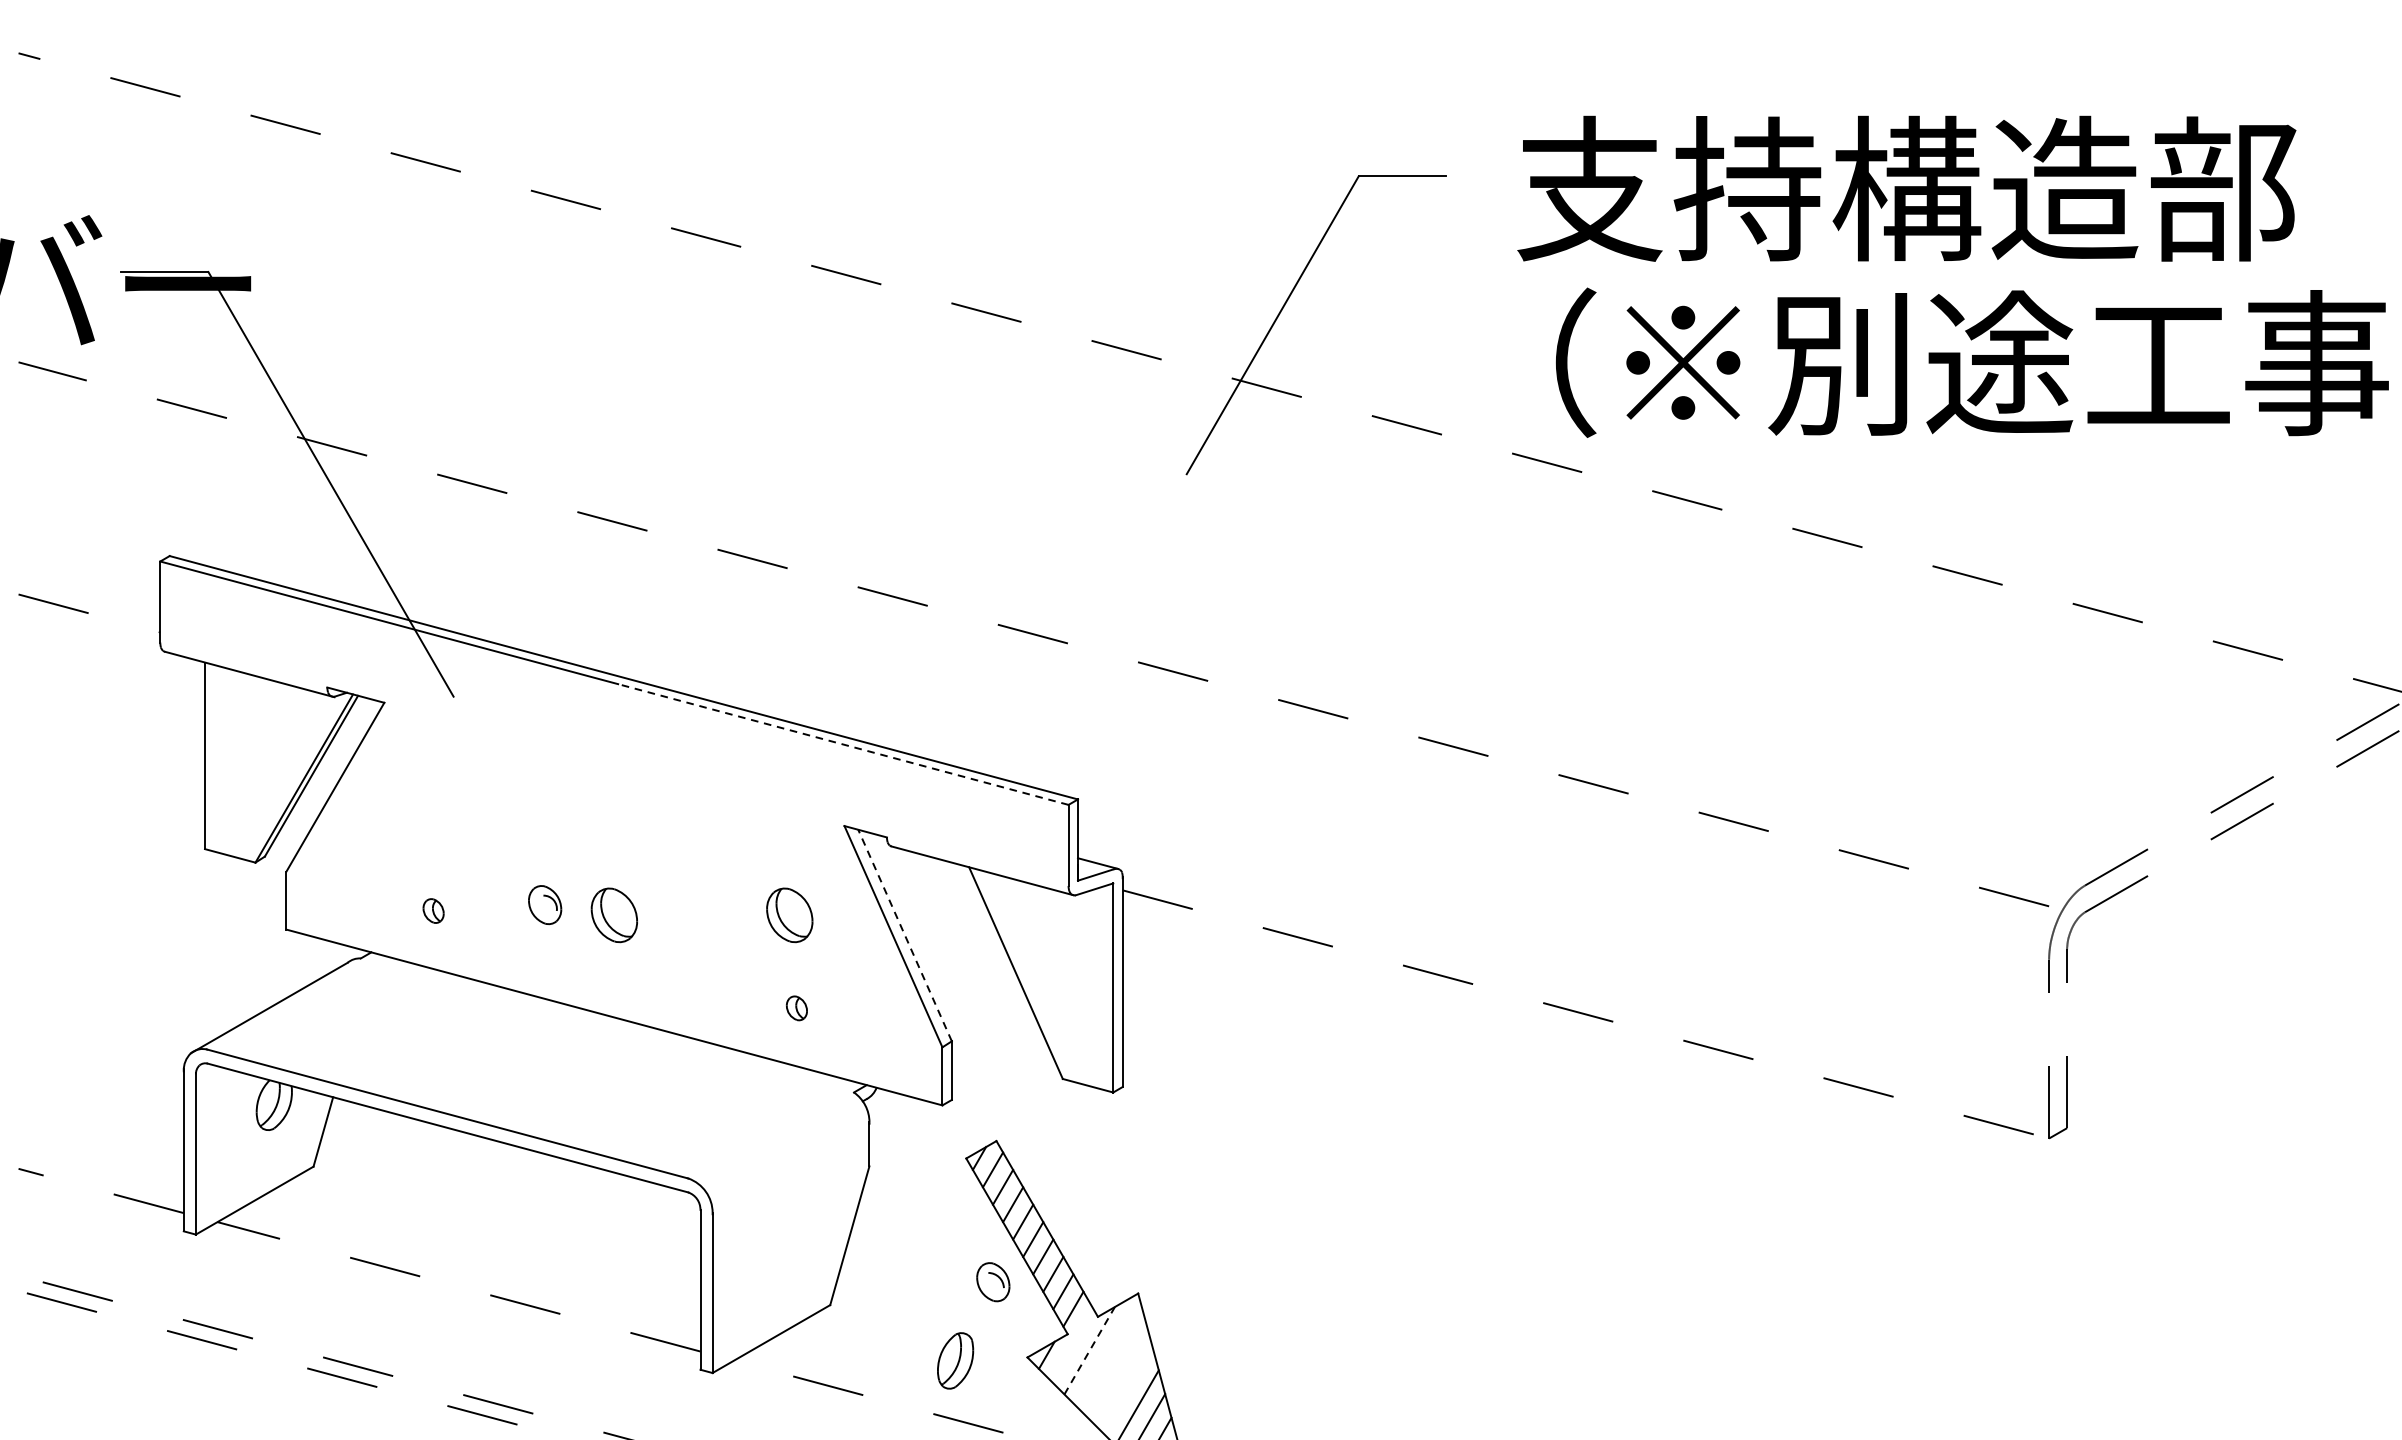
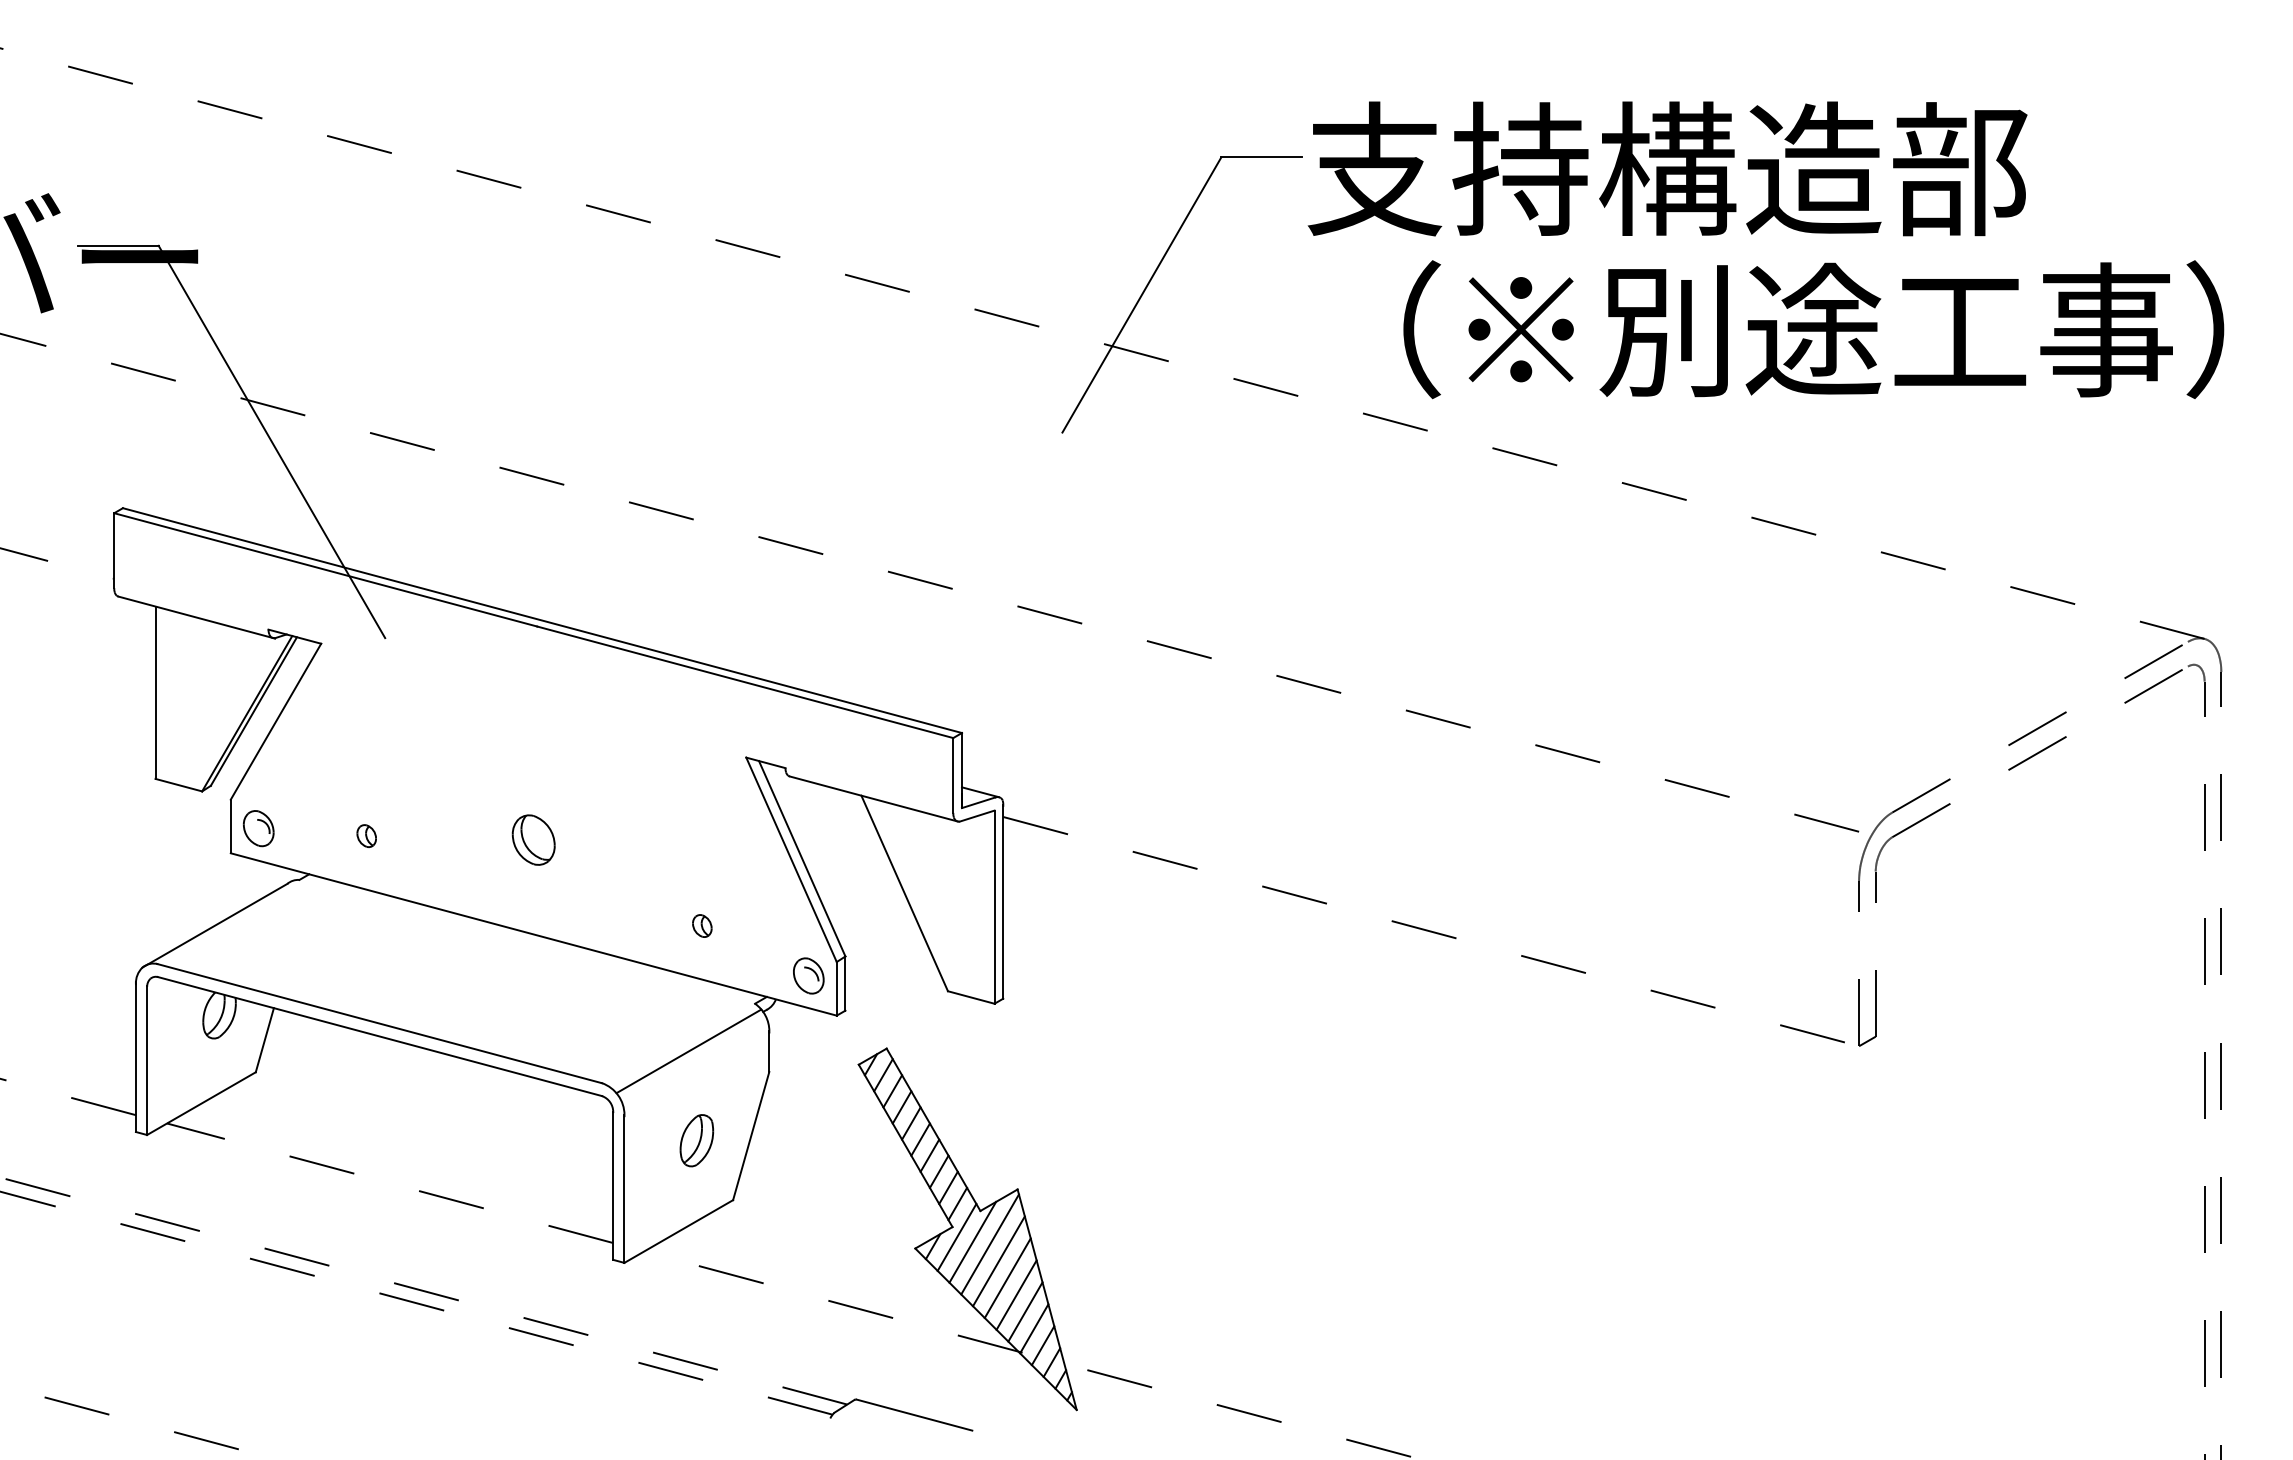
text: (1906, 188) -> (1667, 168), moved
line: (842, 744) -> (744, 682), dashed -> solid
part: (544, 904) -> (258, 828), moved
part: (789, 914) -> (695, 839), removed
line: (905, 935) -> (802, 858), dashed -> solid
line: (781, 1144) -> (688, 1051), added
part: (993, 1281) -> (808, 975), moved
line: (1072, 1344) -> (956, 1236), added
line: (1089, 1350) -> (972, 1242), dashed -> solid
line: (1107, 1353) -> (989, 1244), added
part: (955, 1360) -> (696, 1140), moved
line: (1117, 1371) -> (998, 1261), added
line: (1127, 1389) -> (1007, 1278), added

